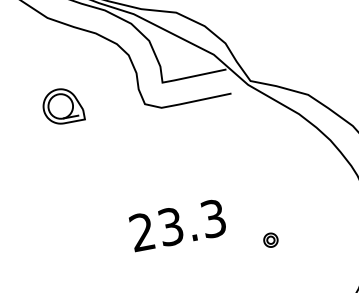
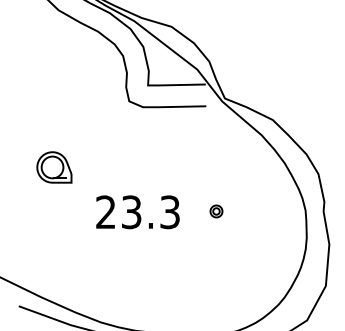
part: (62, 106) -> (54, 167), moved
part: (270, 240) -> (216, 211), moved

